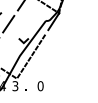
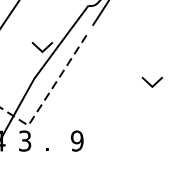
line: (75, 57) -> (149, 81), added
text: (40, 86) -> (76, 141), 0 -> 9

